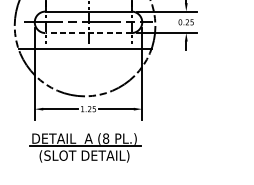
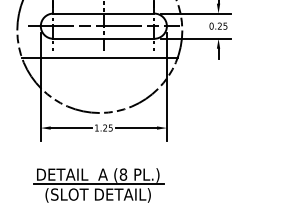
line: (88, 32) -> (103, 38), dashed -> solid
part: (84, 147) -> (98, 185), moved

